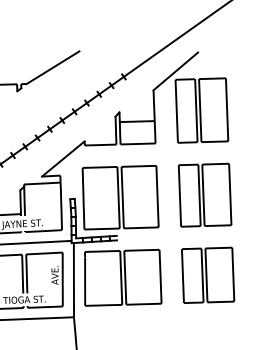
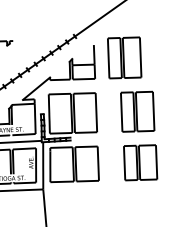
line: (52, 67) -> (29, 30), removed
line: (174, 72) -> (107, 33), removed
part: (204, 194) -> (137, 111), moved
part: (207, 274) -> (140, 162), moved

